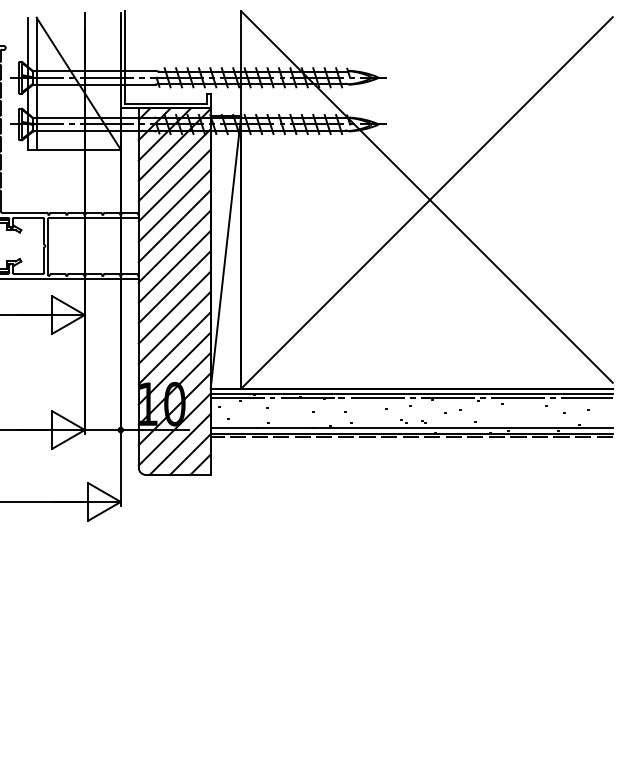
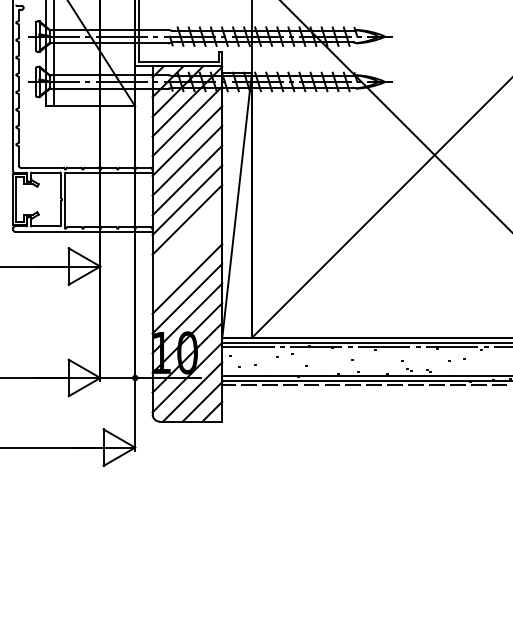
line: (174, 287) -> (187, 239), removed
line: (174, 307) -> (187, 259), removed

